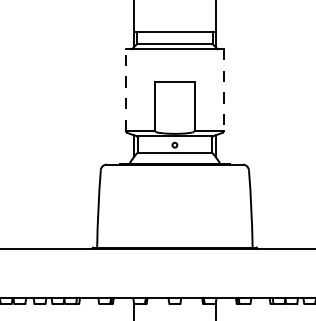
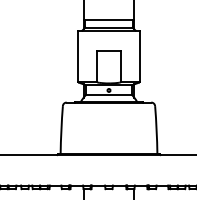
line: (125, 89) -> (78, 55), dashed -> solid
line: (223, 90) -> (139, 56), dashed -> solid

